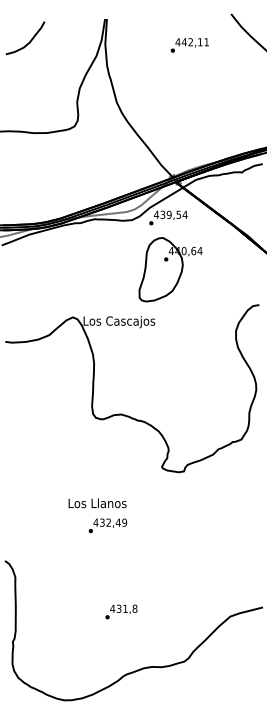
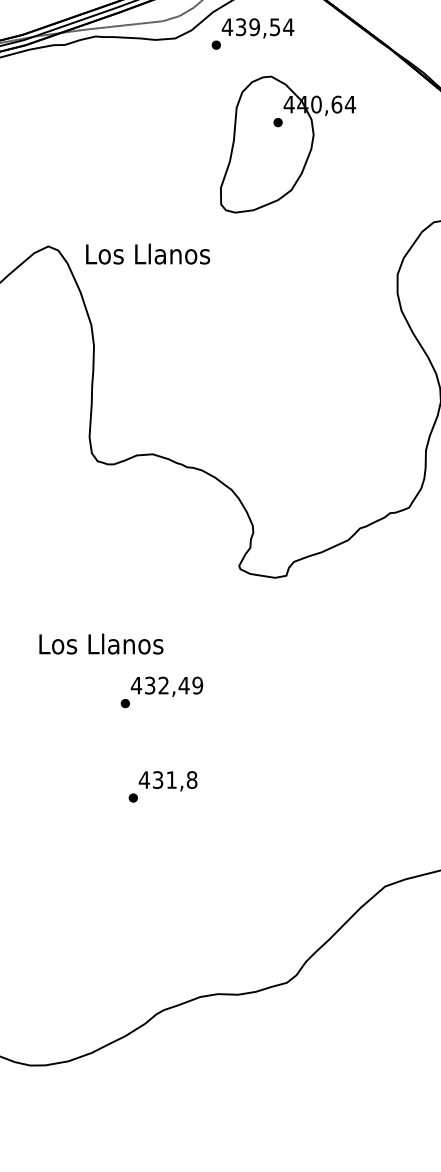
part: (170, 269) -> (287, 144), moved
text: (119, 322) -> (148, 257), Los Cascajos -> Los Llanos
text: (107, 525) -> (161, 691), moved
text: (121, 611) -> (163, 785), moved

